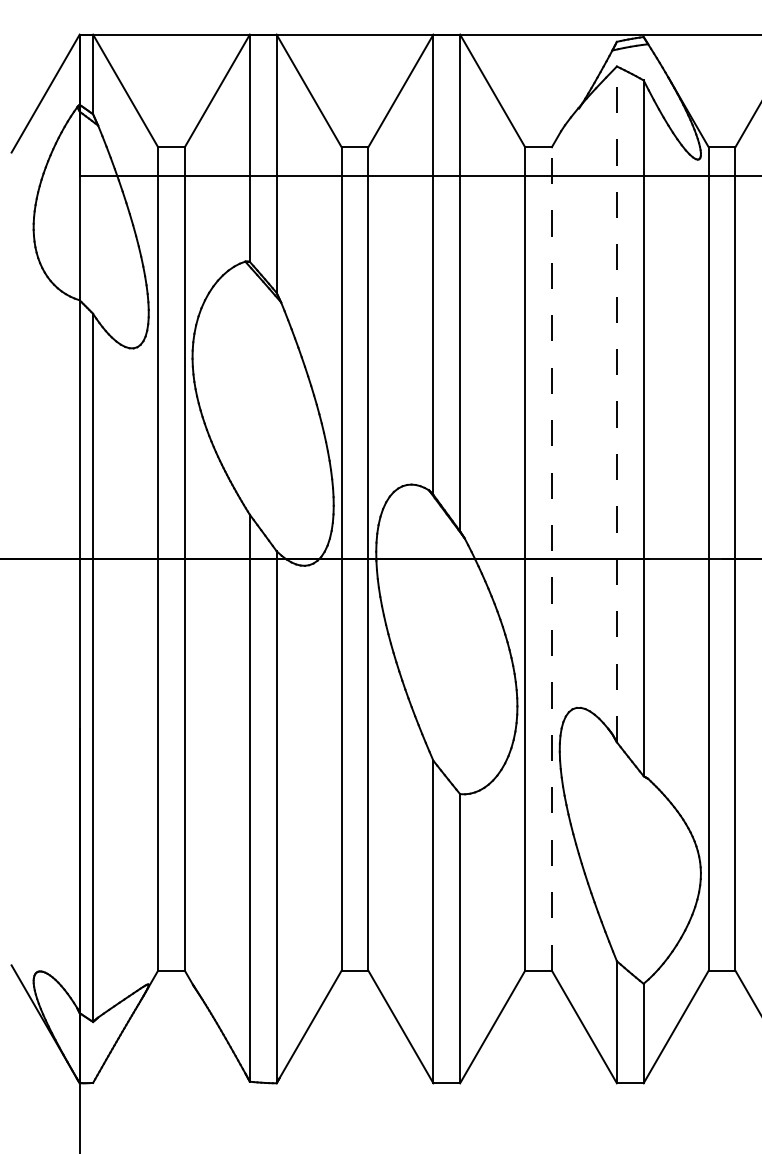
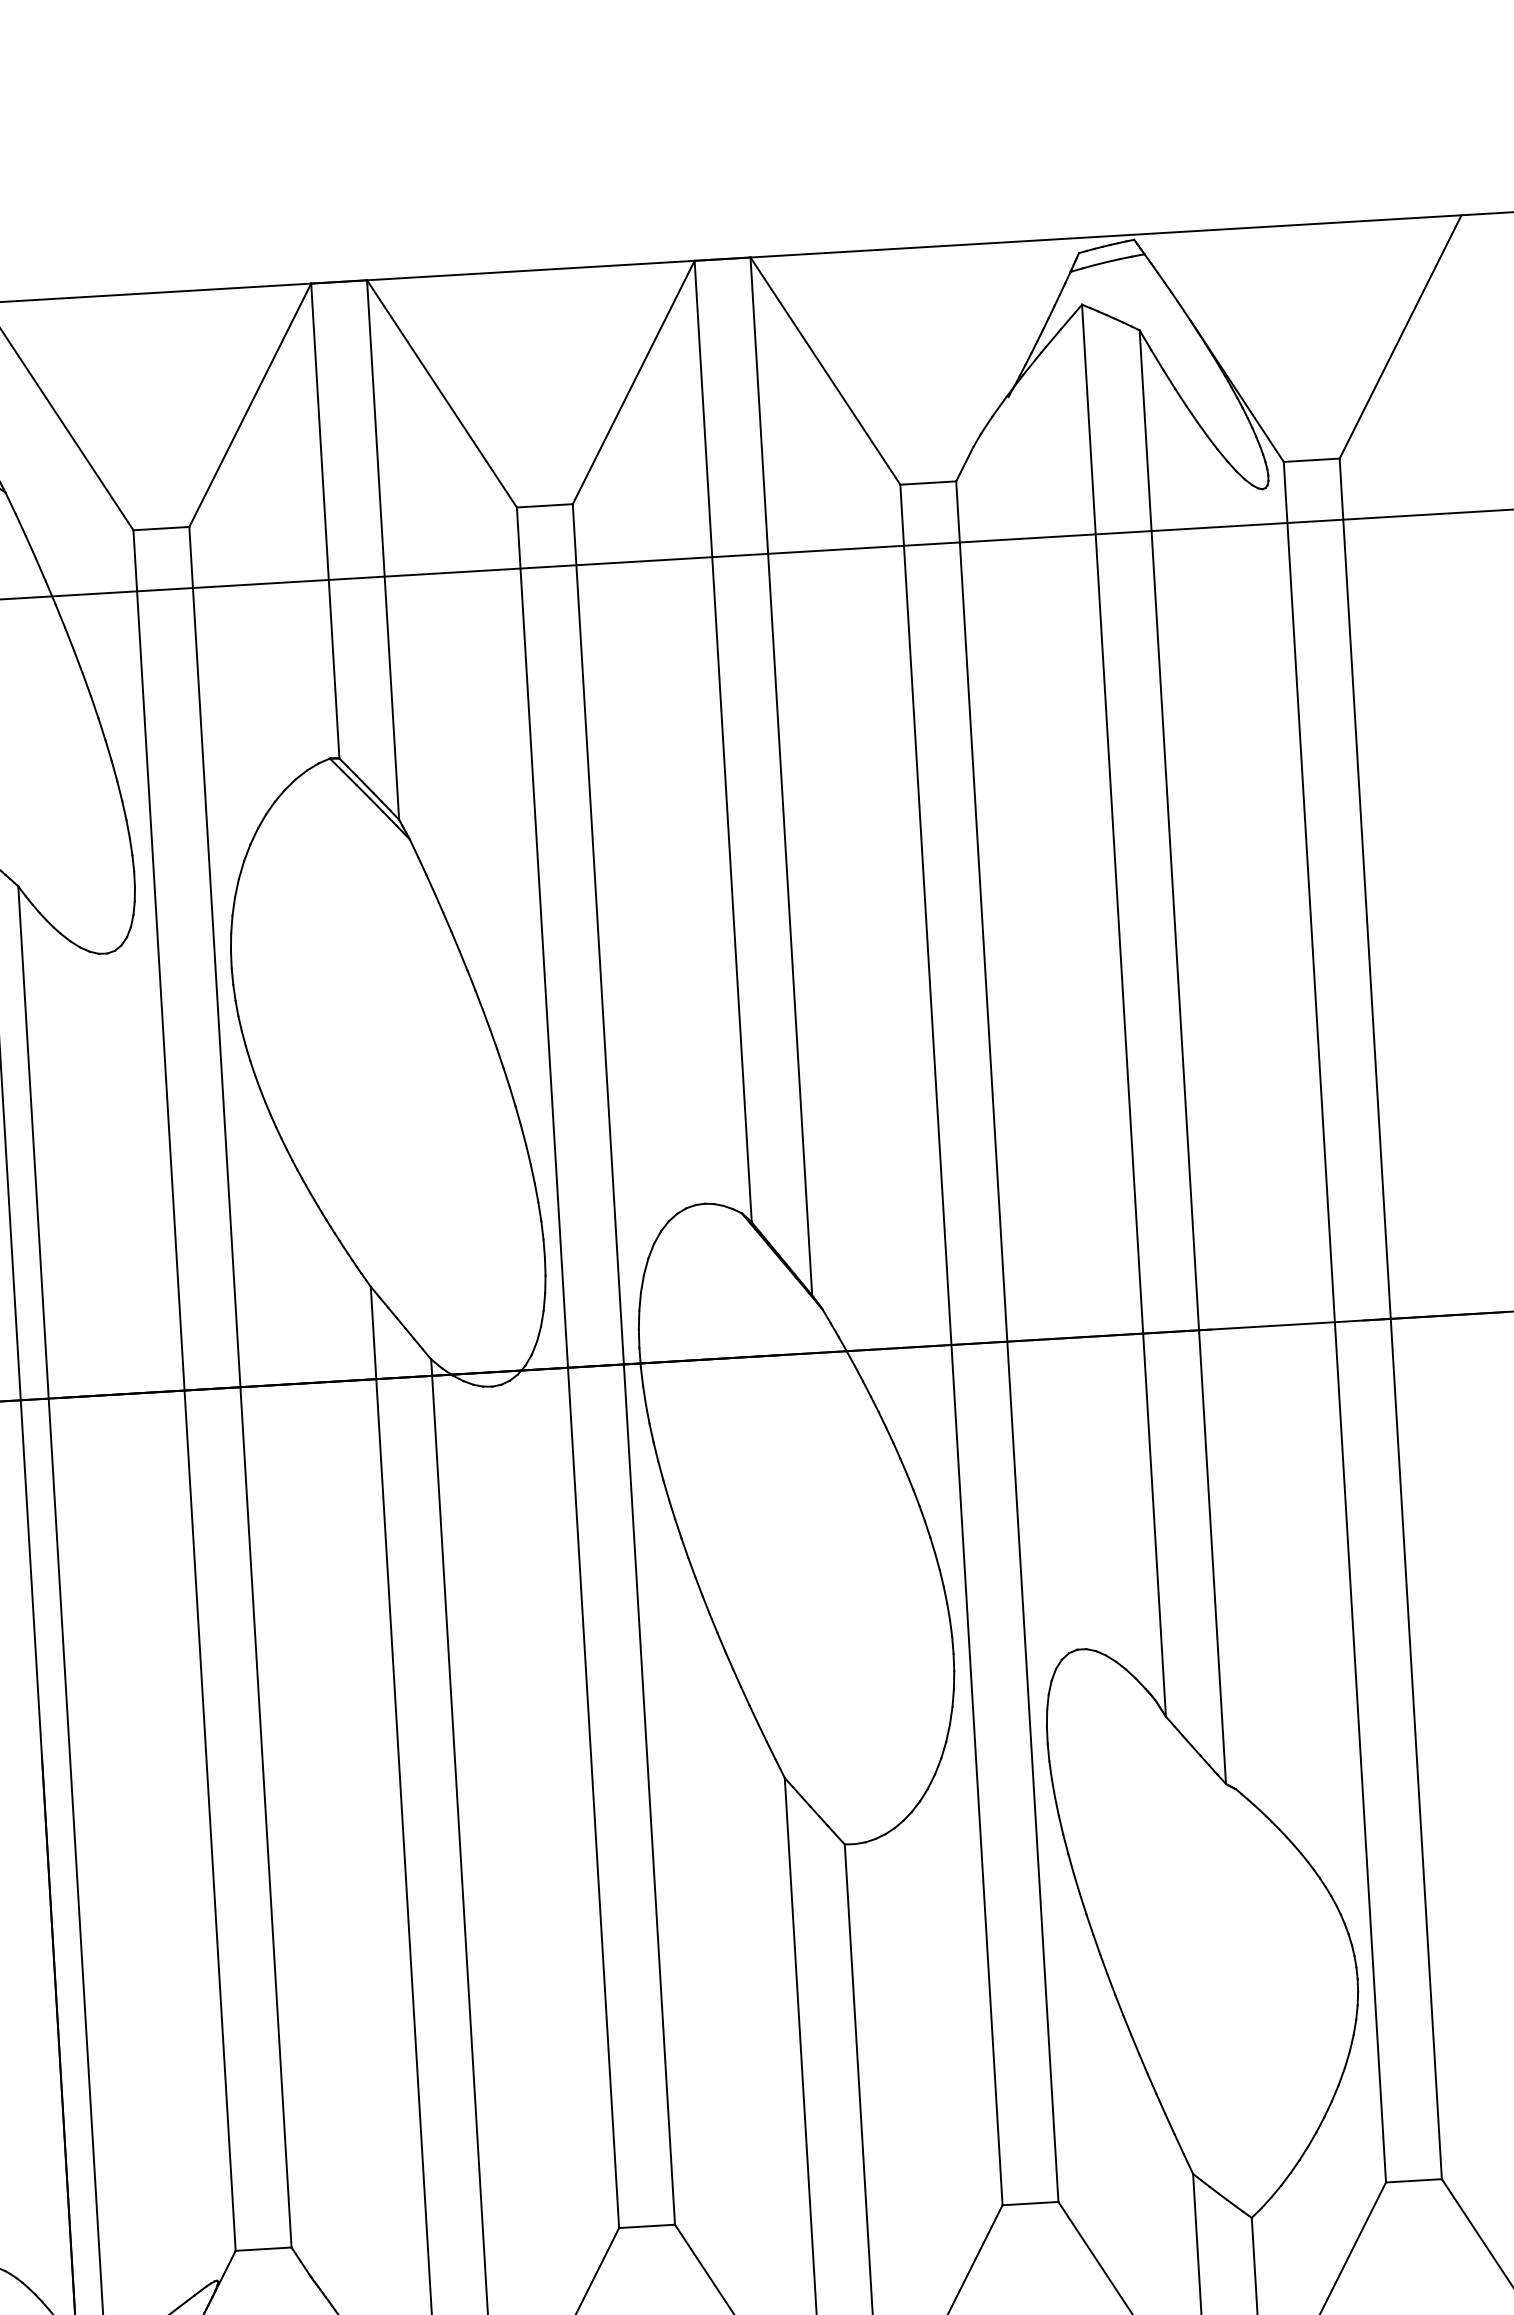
line: (616, 404) -> (1123, 1010), dashed -> solid
line: (551, 558) -> (1006, 1340), dashed -> solid

